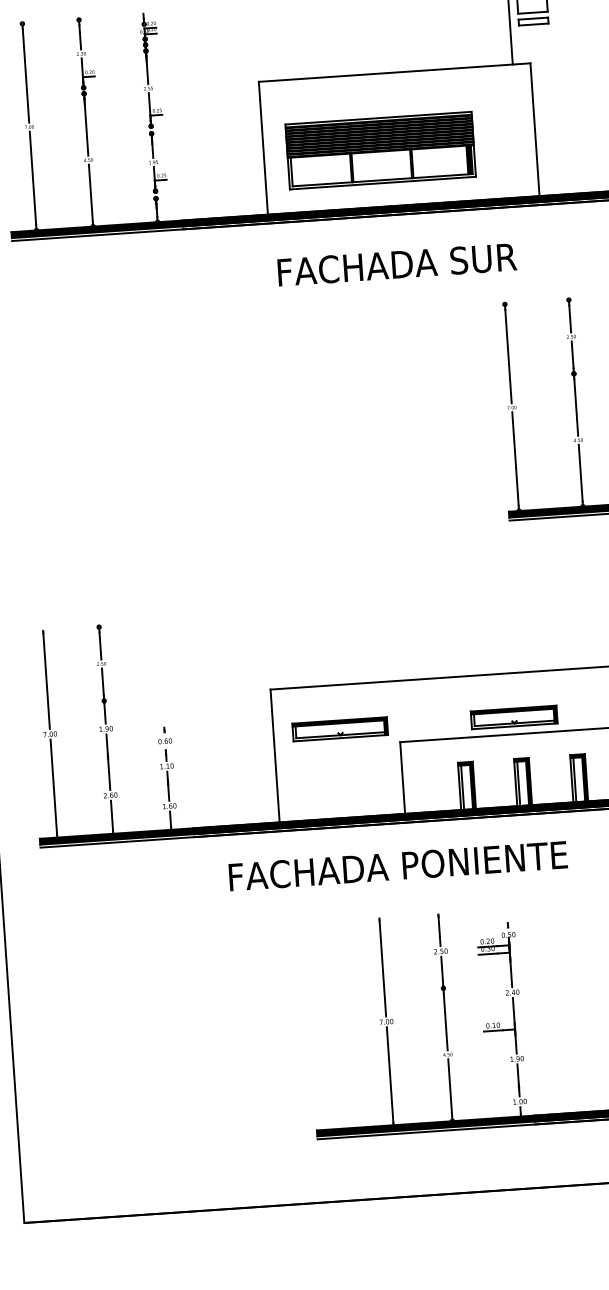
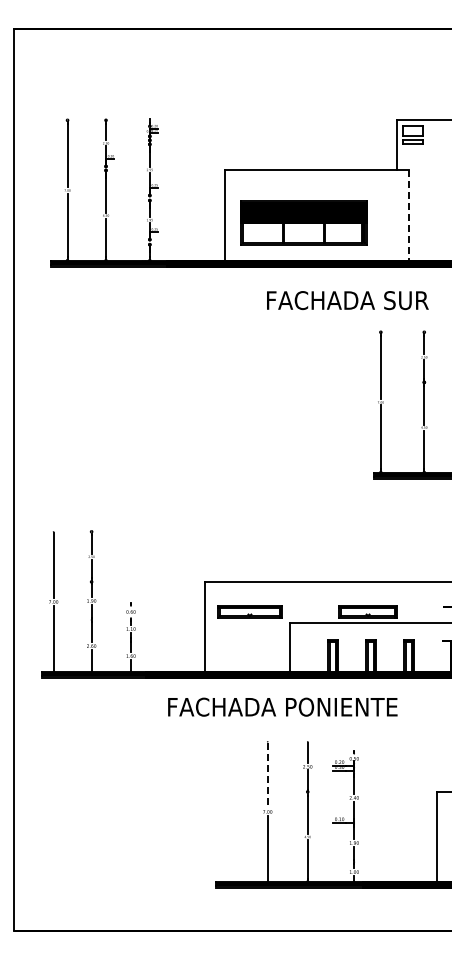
line: (535, 131) -> (409, 216), solid -> dashed
text: (396, 264) -> (347, 300), moved
line: (382, 969) -> (267, 776), solid -> dashed

